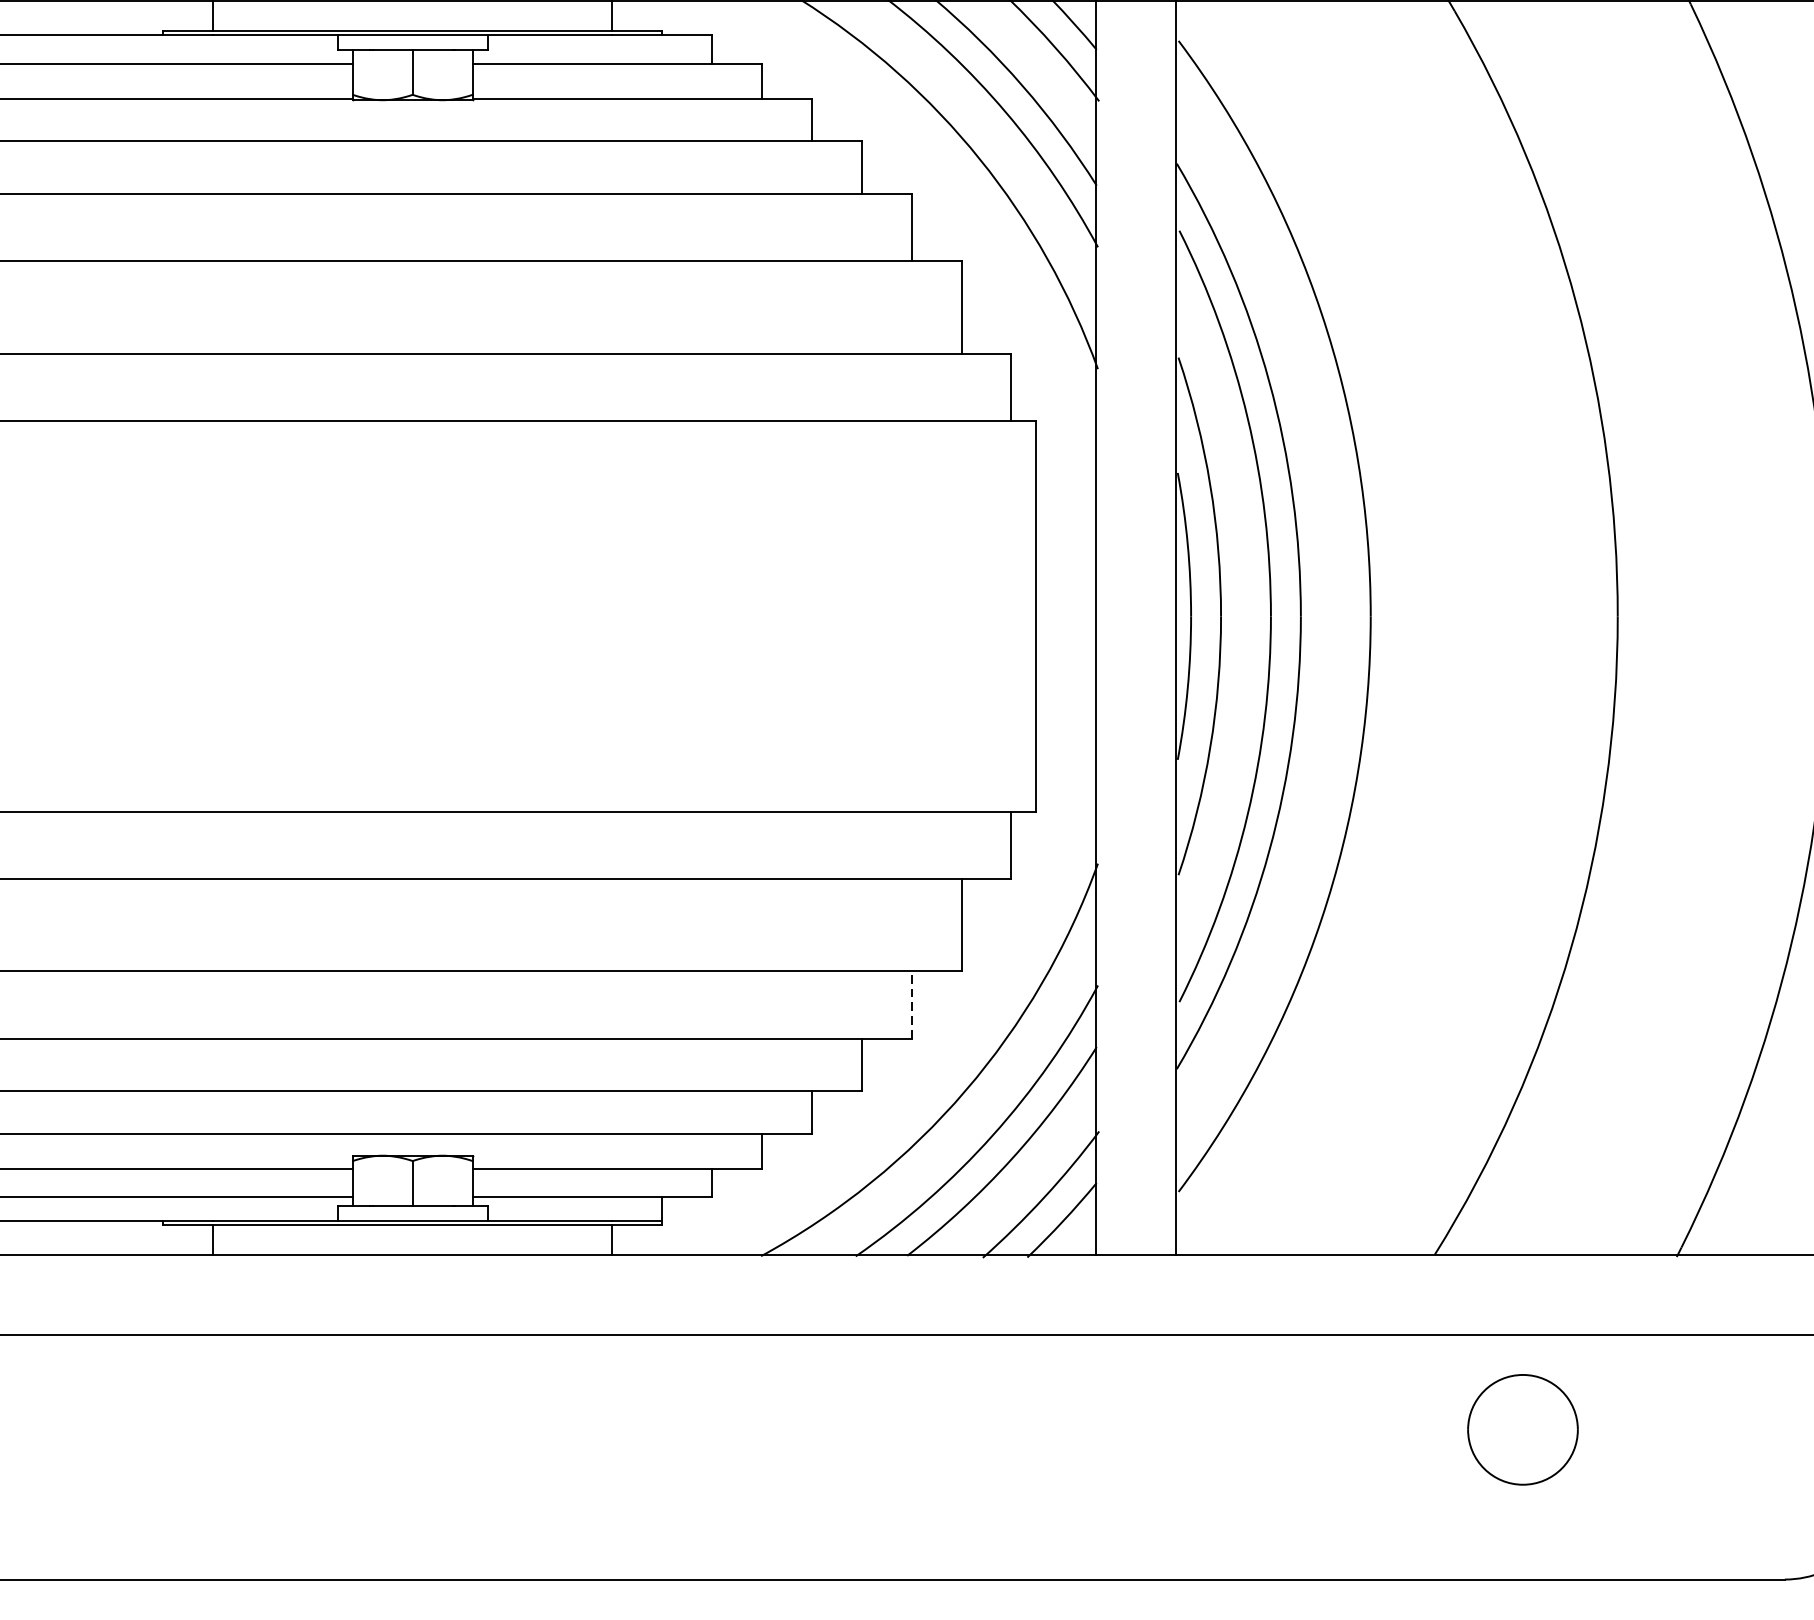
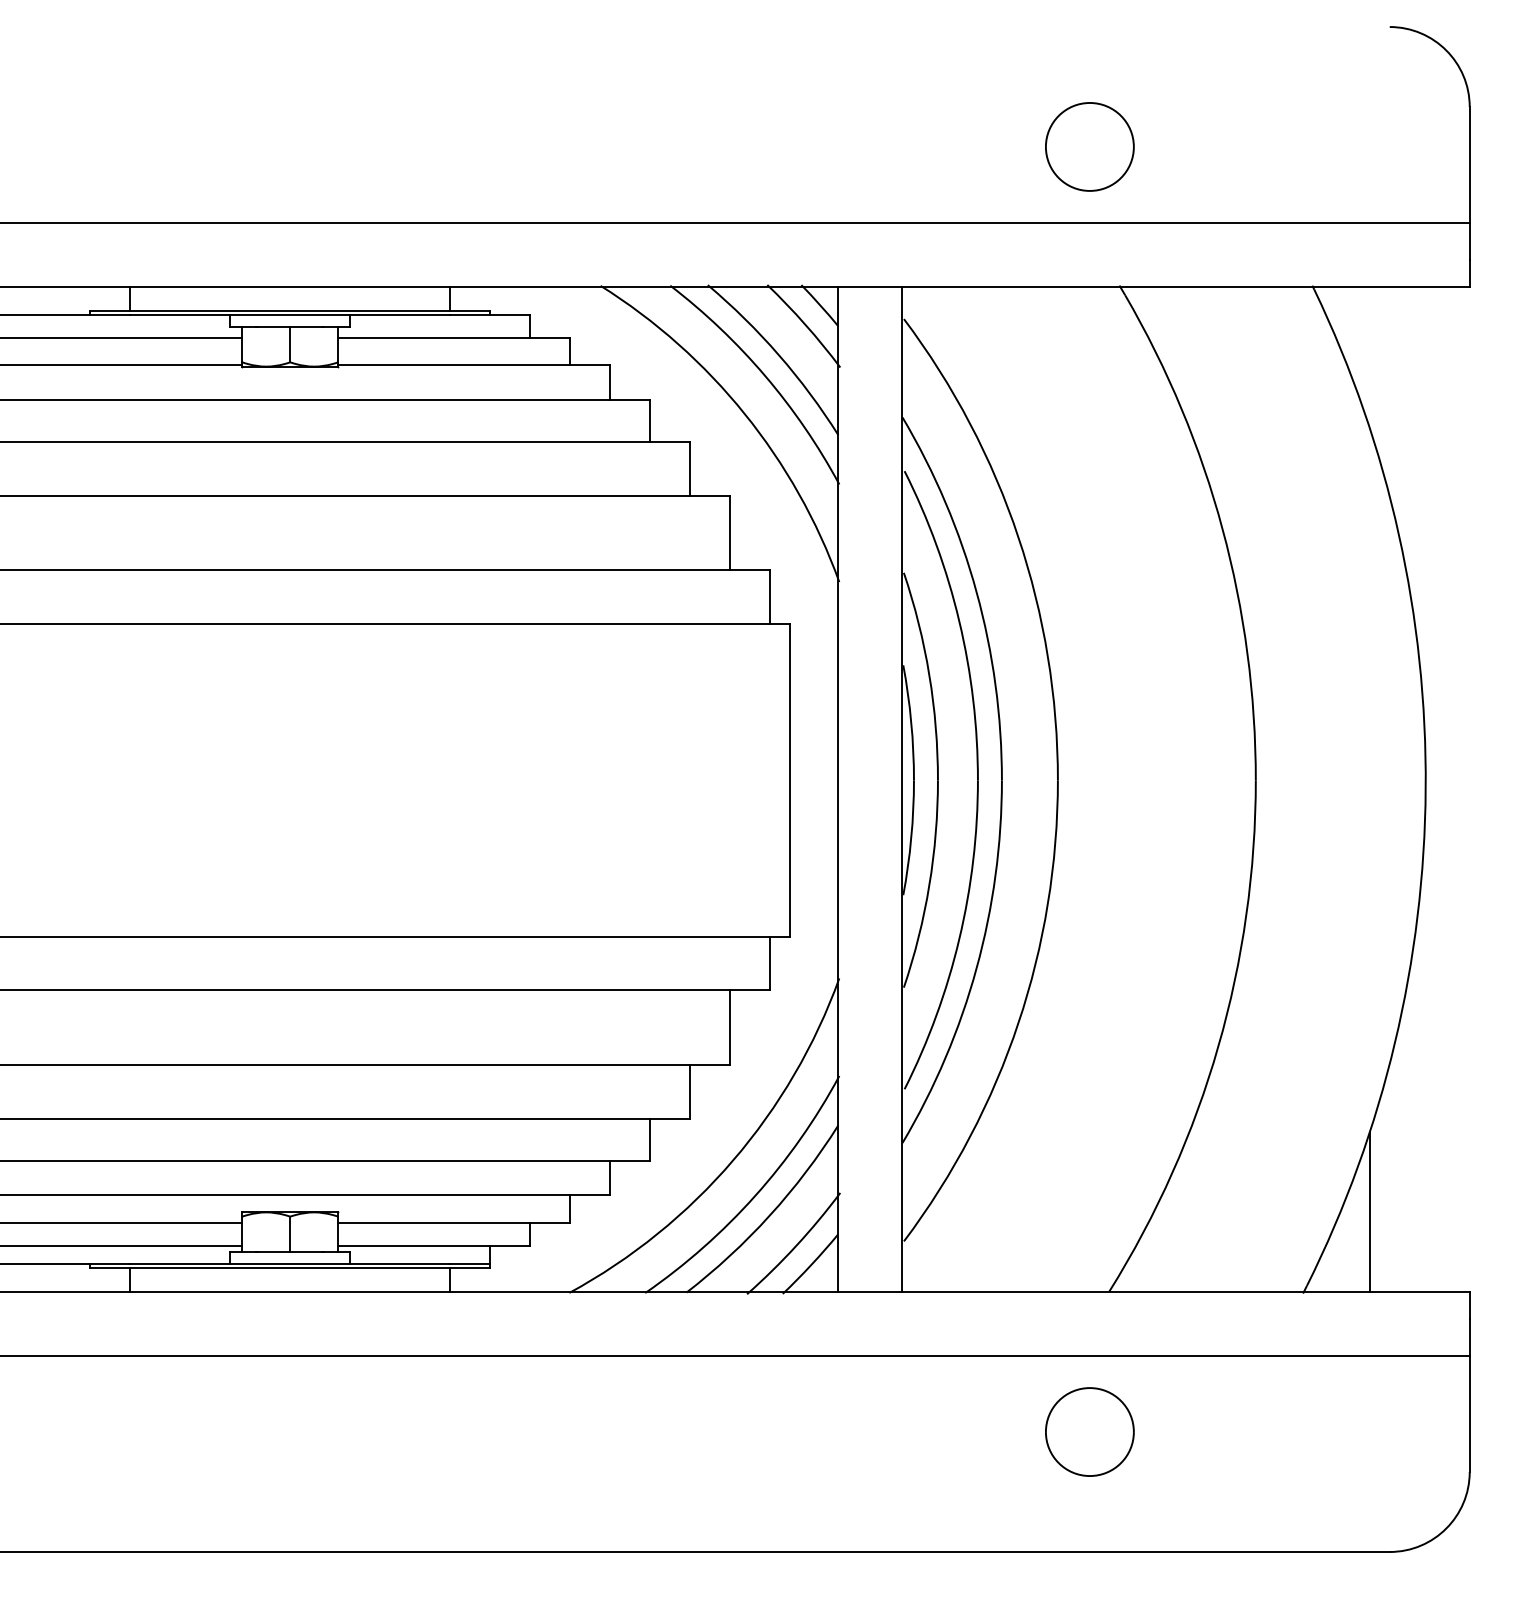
line: (912, 1004) -> (690, 1091), dashed -> solid
line: (1759, 1155) -> (1369, 1212), added
part: (1522, 1429) -> (1089, 1431), moved

